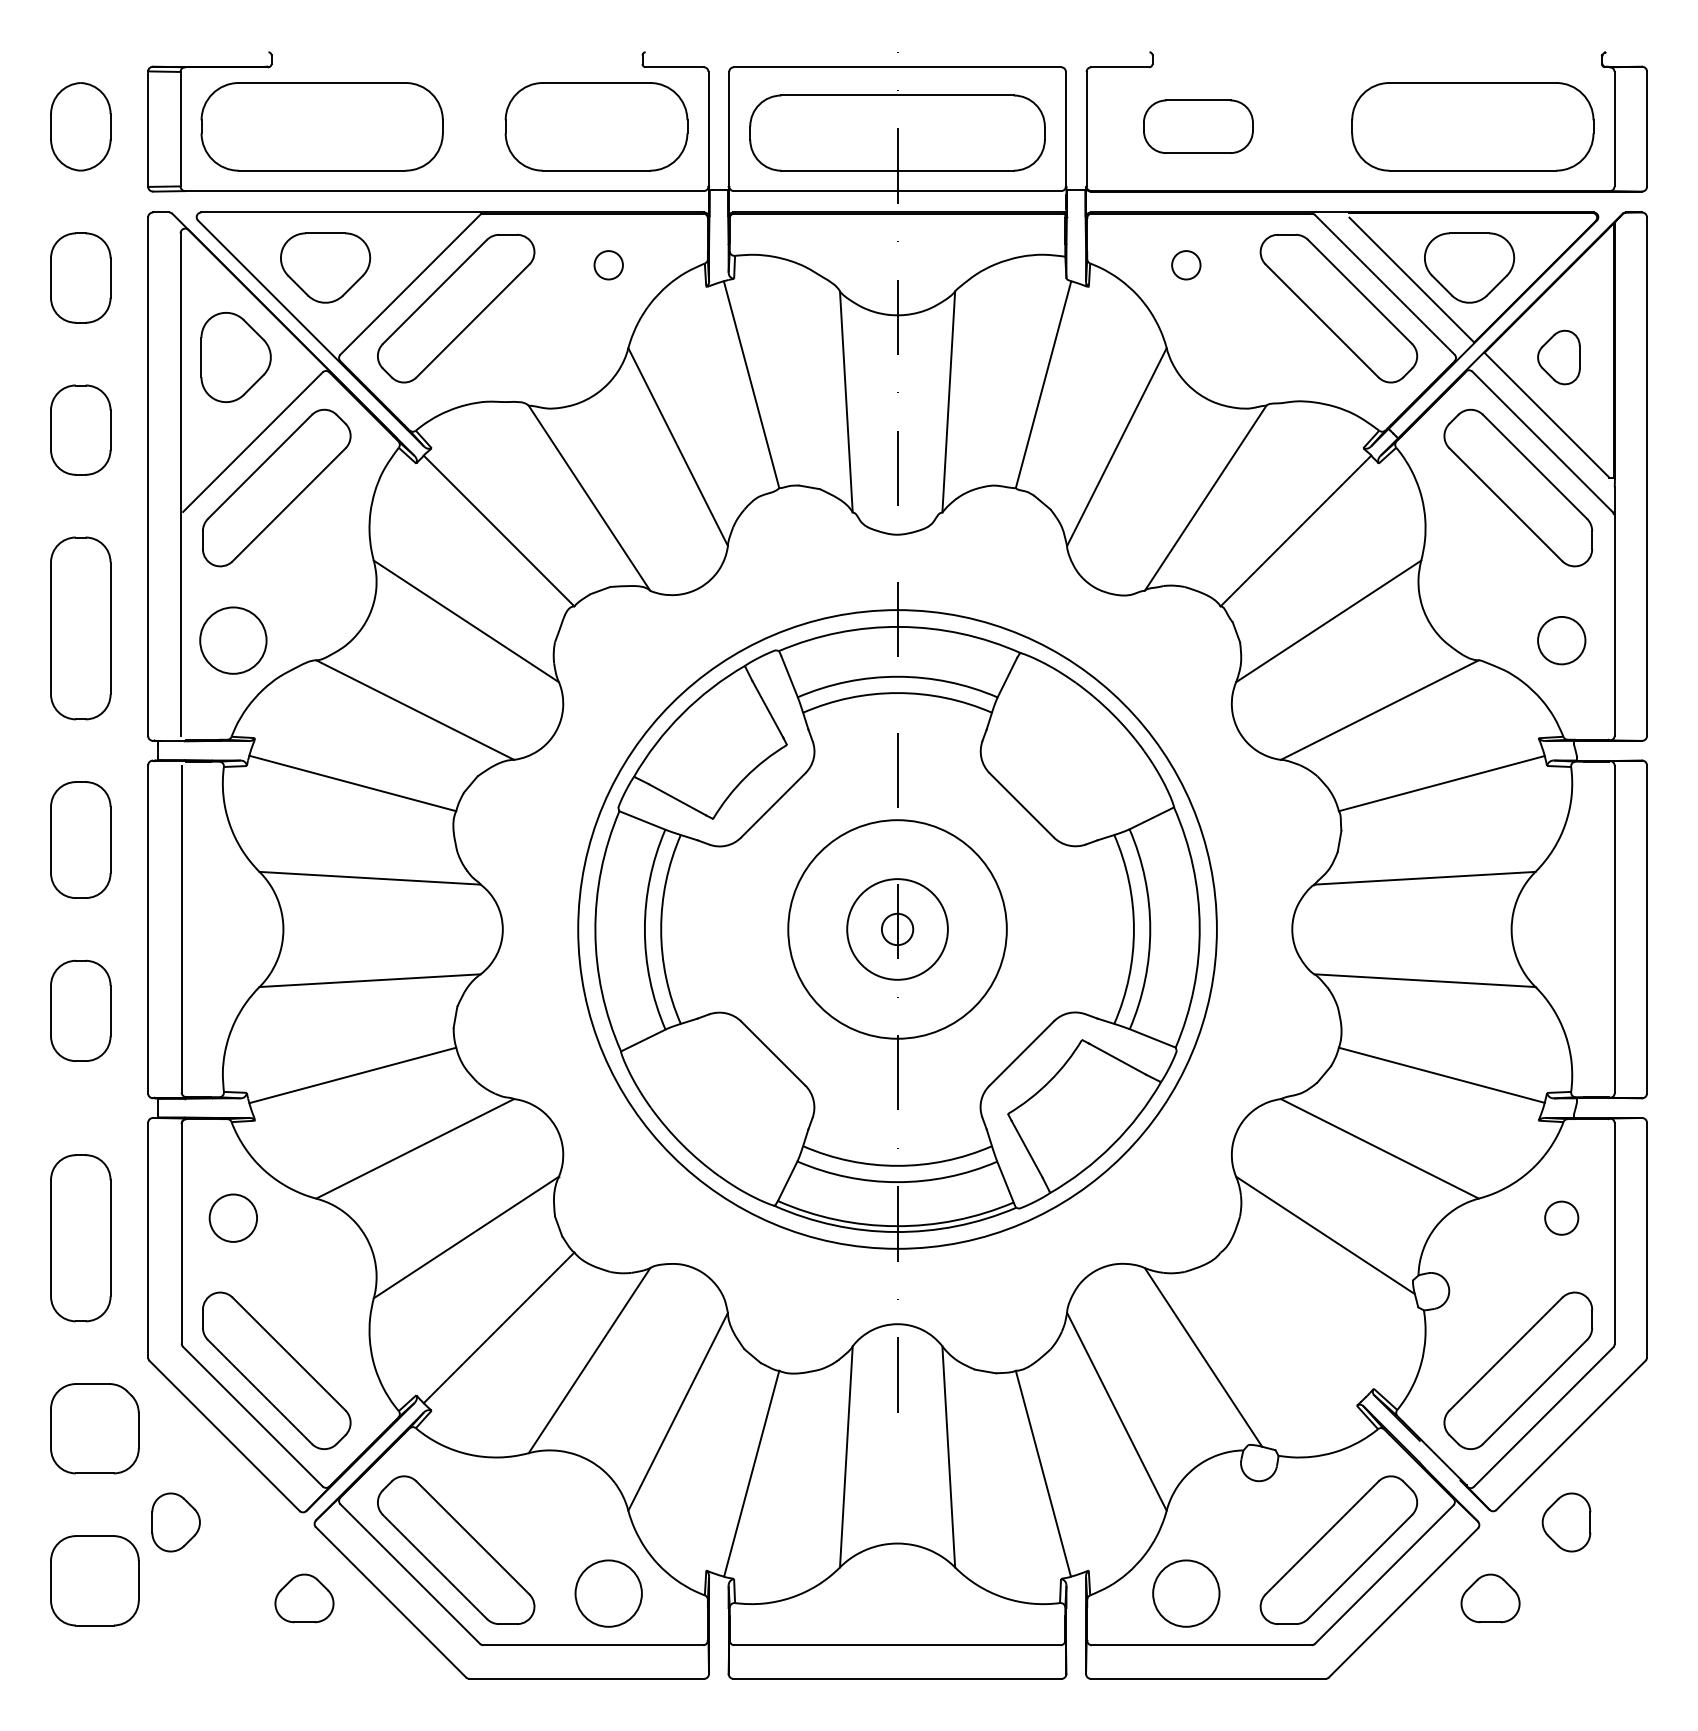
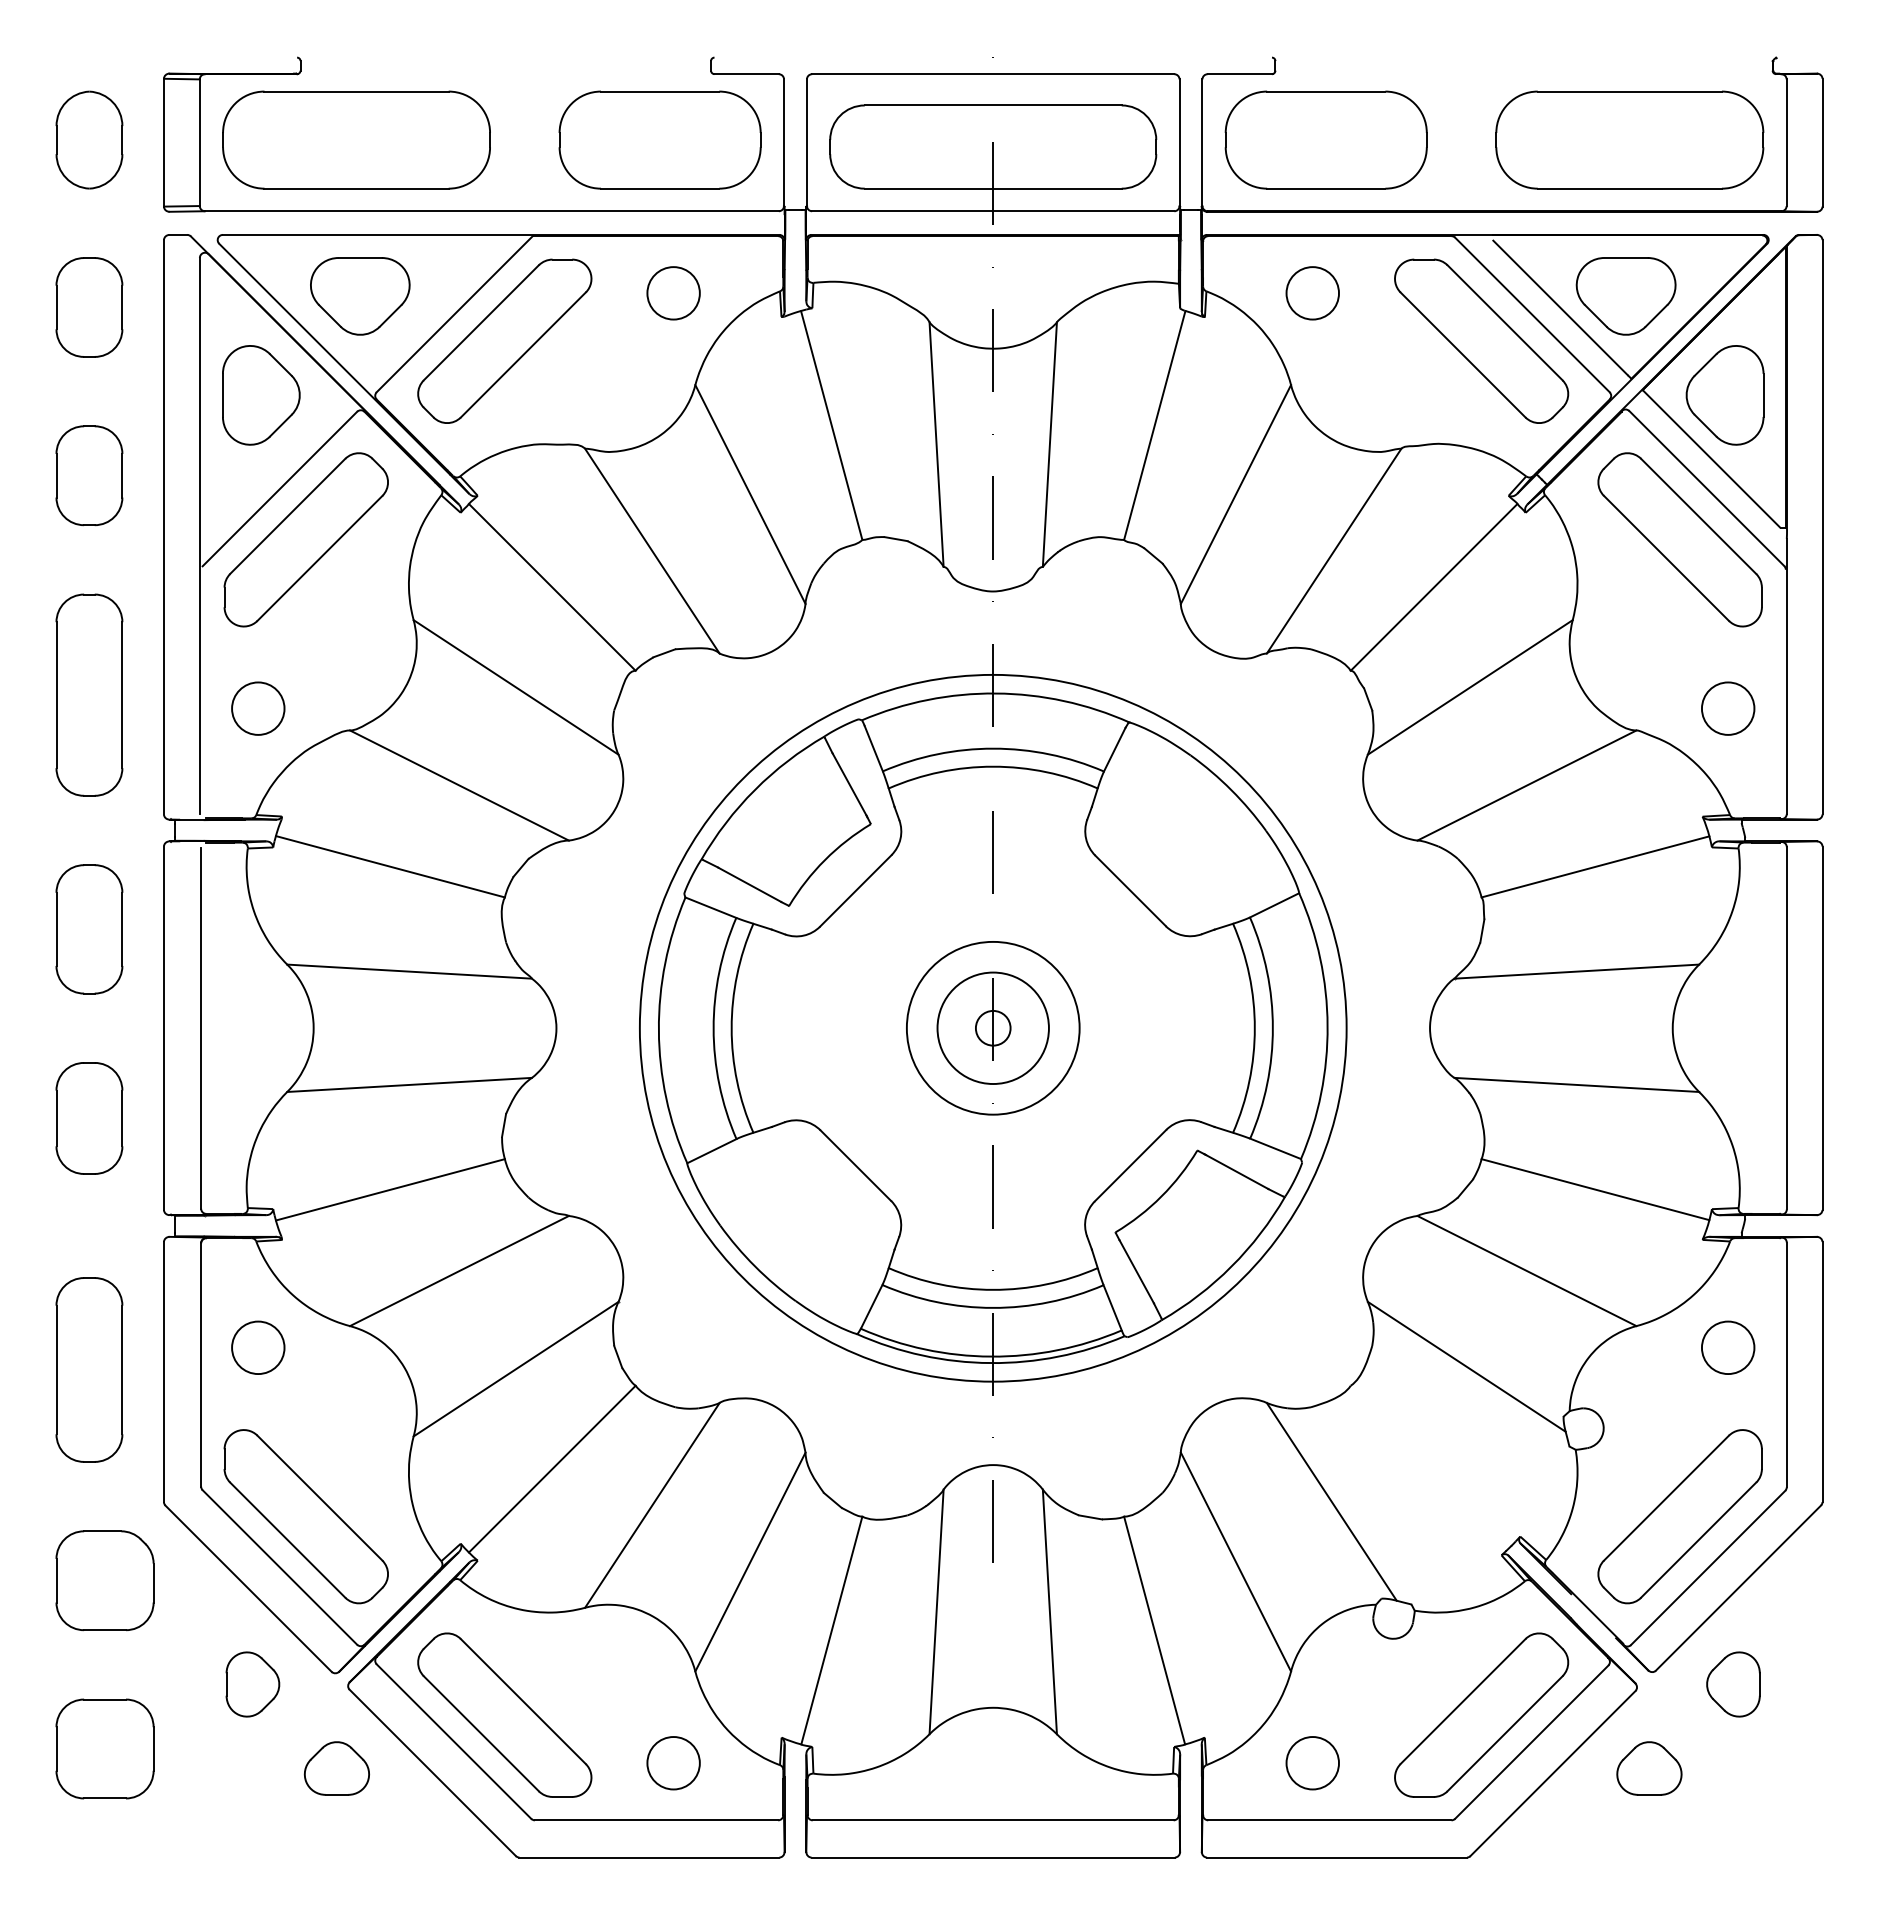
part: (1197, 126) -> (1325, 139), size x1.67
circle: (608, 265) -> (673, 293), size x1.67
circle: (1186, 265) -> (1312, 293), size x1.67
part: (1558, 357) -> (1724, 395), size x1.67
circle: (233, 640) -> (258, 708), size x0.71
circle: (896, 928) -> (992, 1027), size x0.71
circle: (1561, 1217) -> (1727, 1347), size x1.43
part: (175, 1522) -> (252, 1684), moved
circle: (608, 1593) -> (673, 1763), size x0.71
circle: (1186, 1593) -> (1312, 1763), size x0.71

